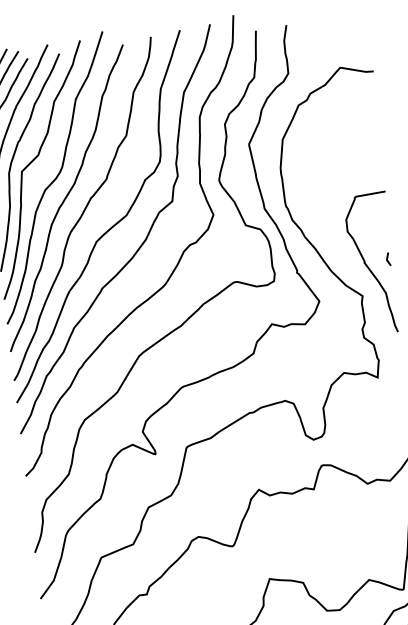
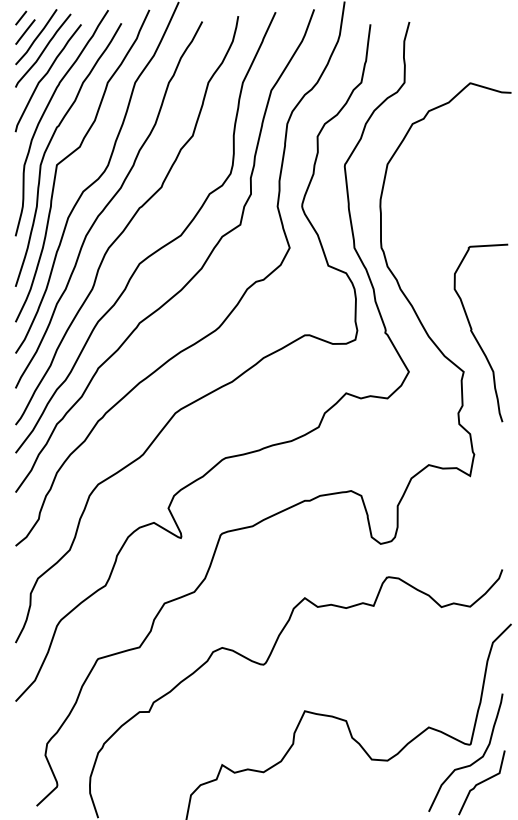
line: (388, 258) -> (501, 328), removed

